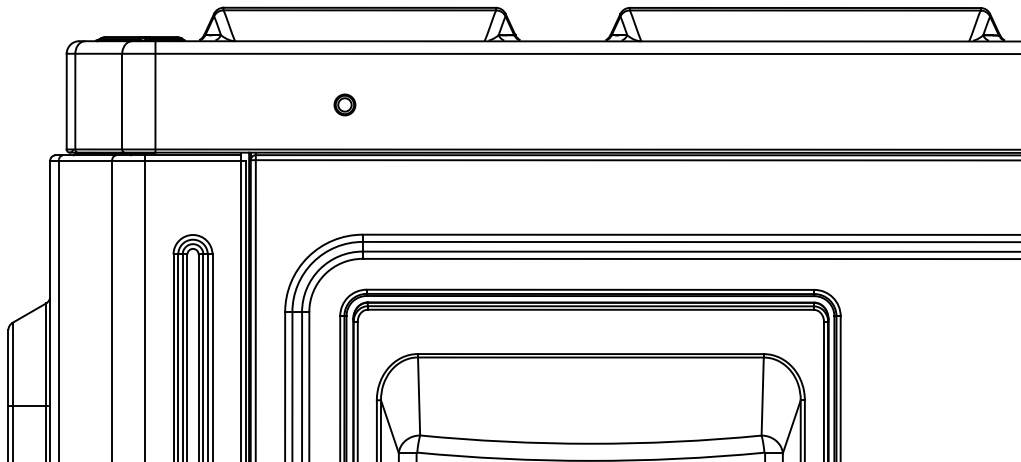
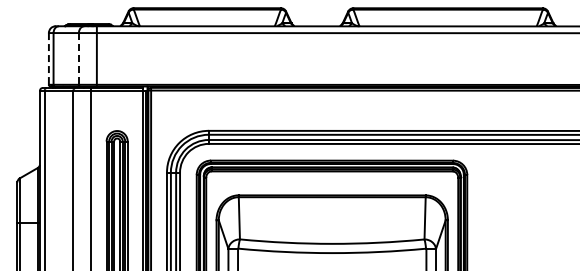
line: (65, 100) -> (48, 58), solid -> dashed
line: (121, 100) -> (78, 58), solid -> dashed
part: (343, 104) -> (198, 60), removed

